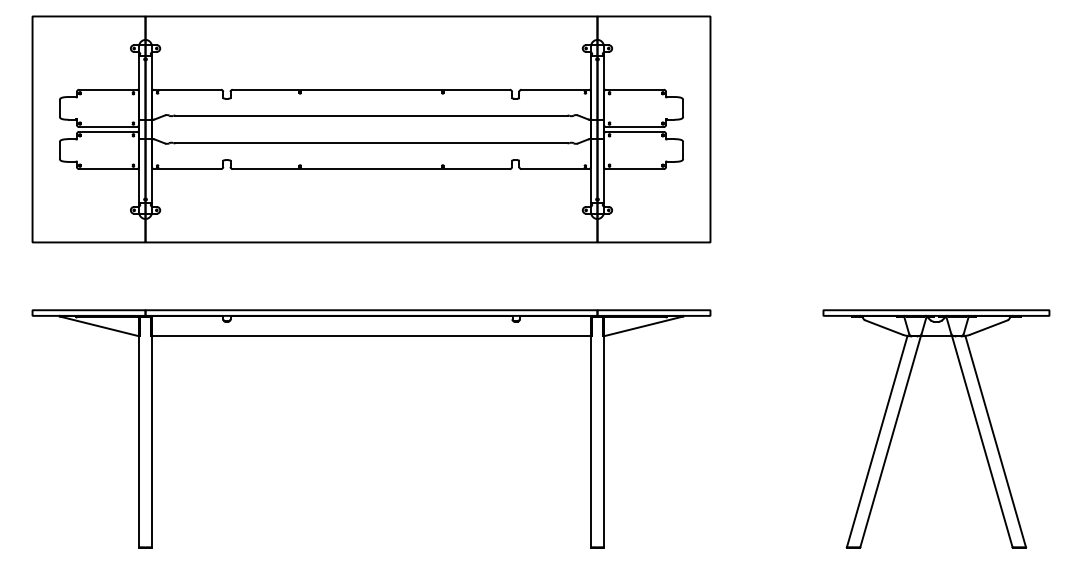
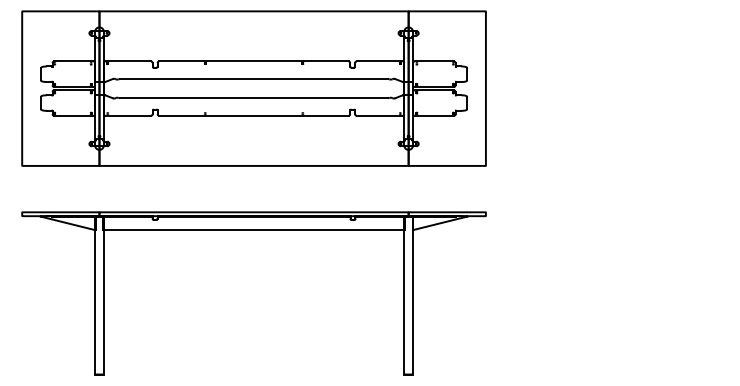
part: (899, 415) -> (615, 284), removed

